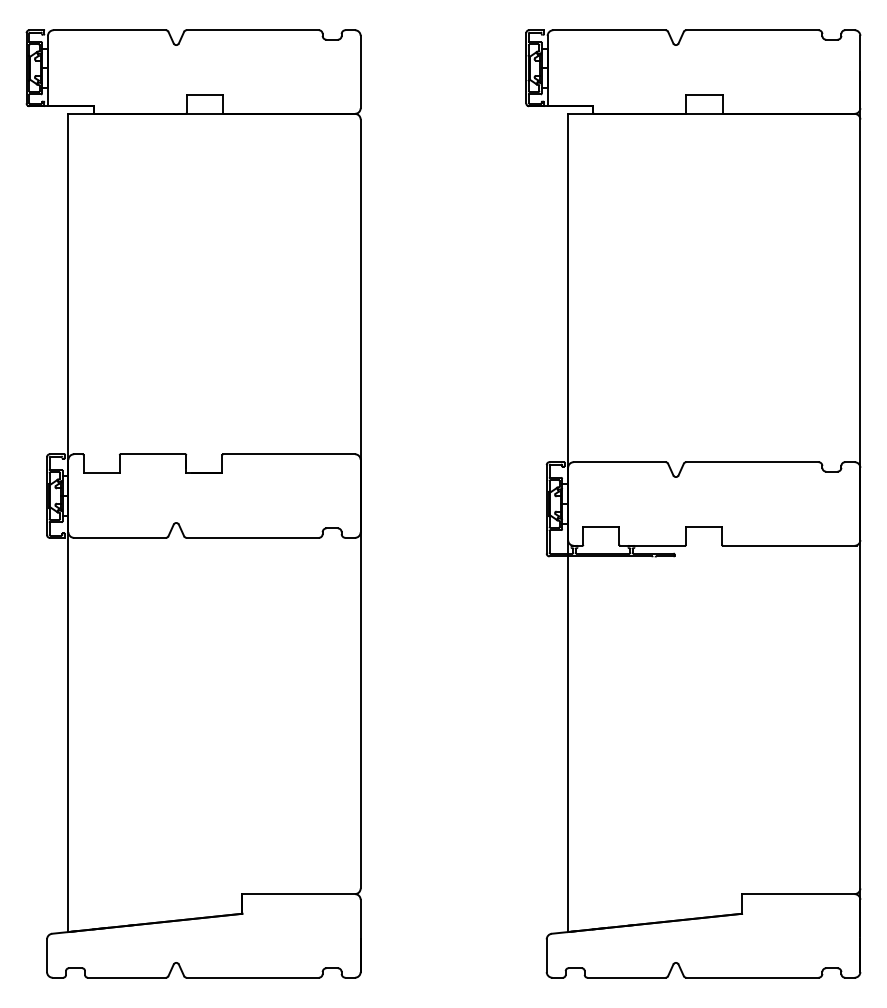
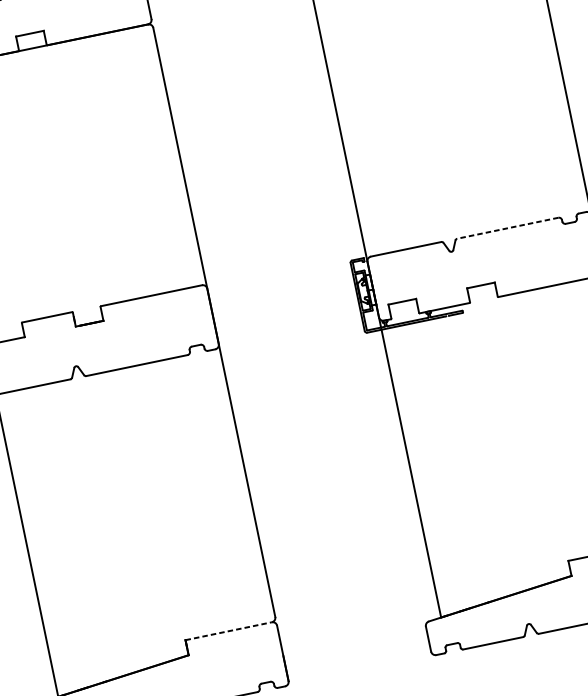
line: (751, 462) -> (507, 228), solid -> dashed
line: (299, 894) -> (229, 631), solid -> dashed

